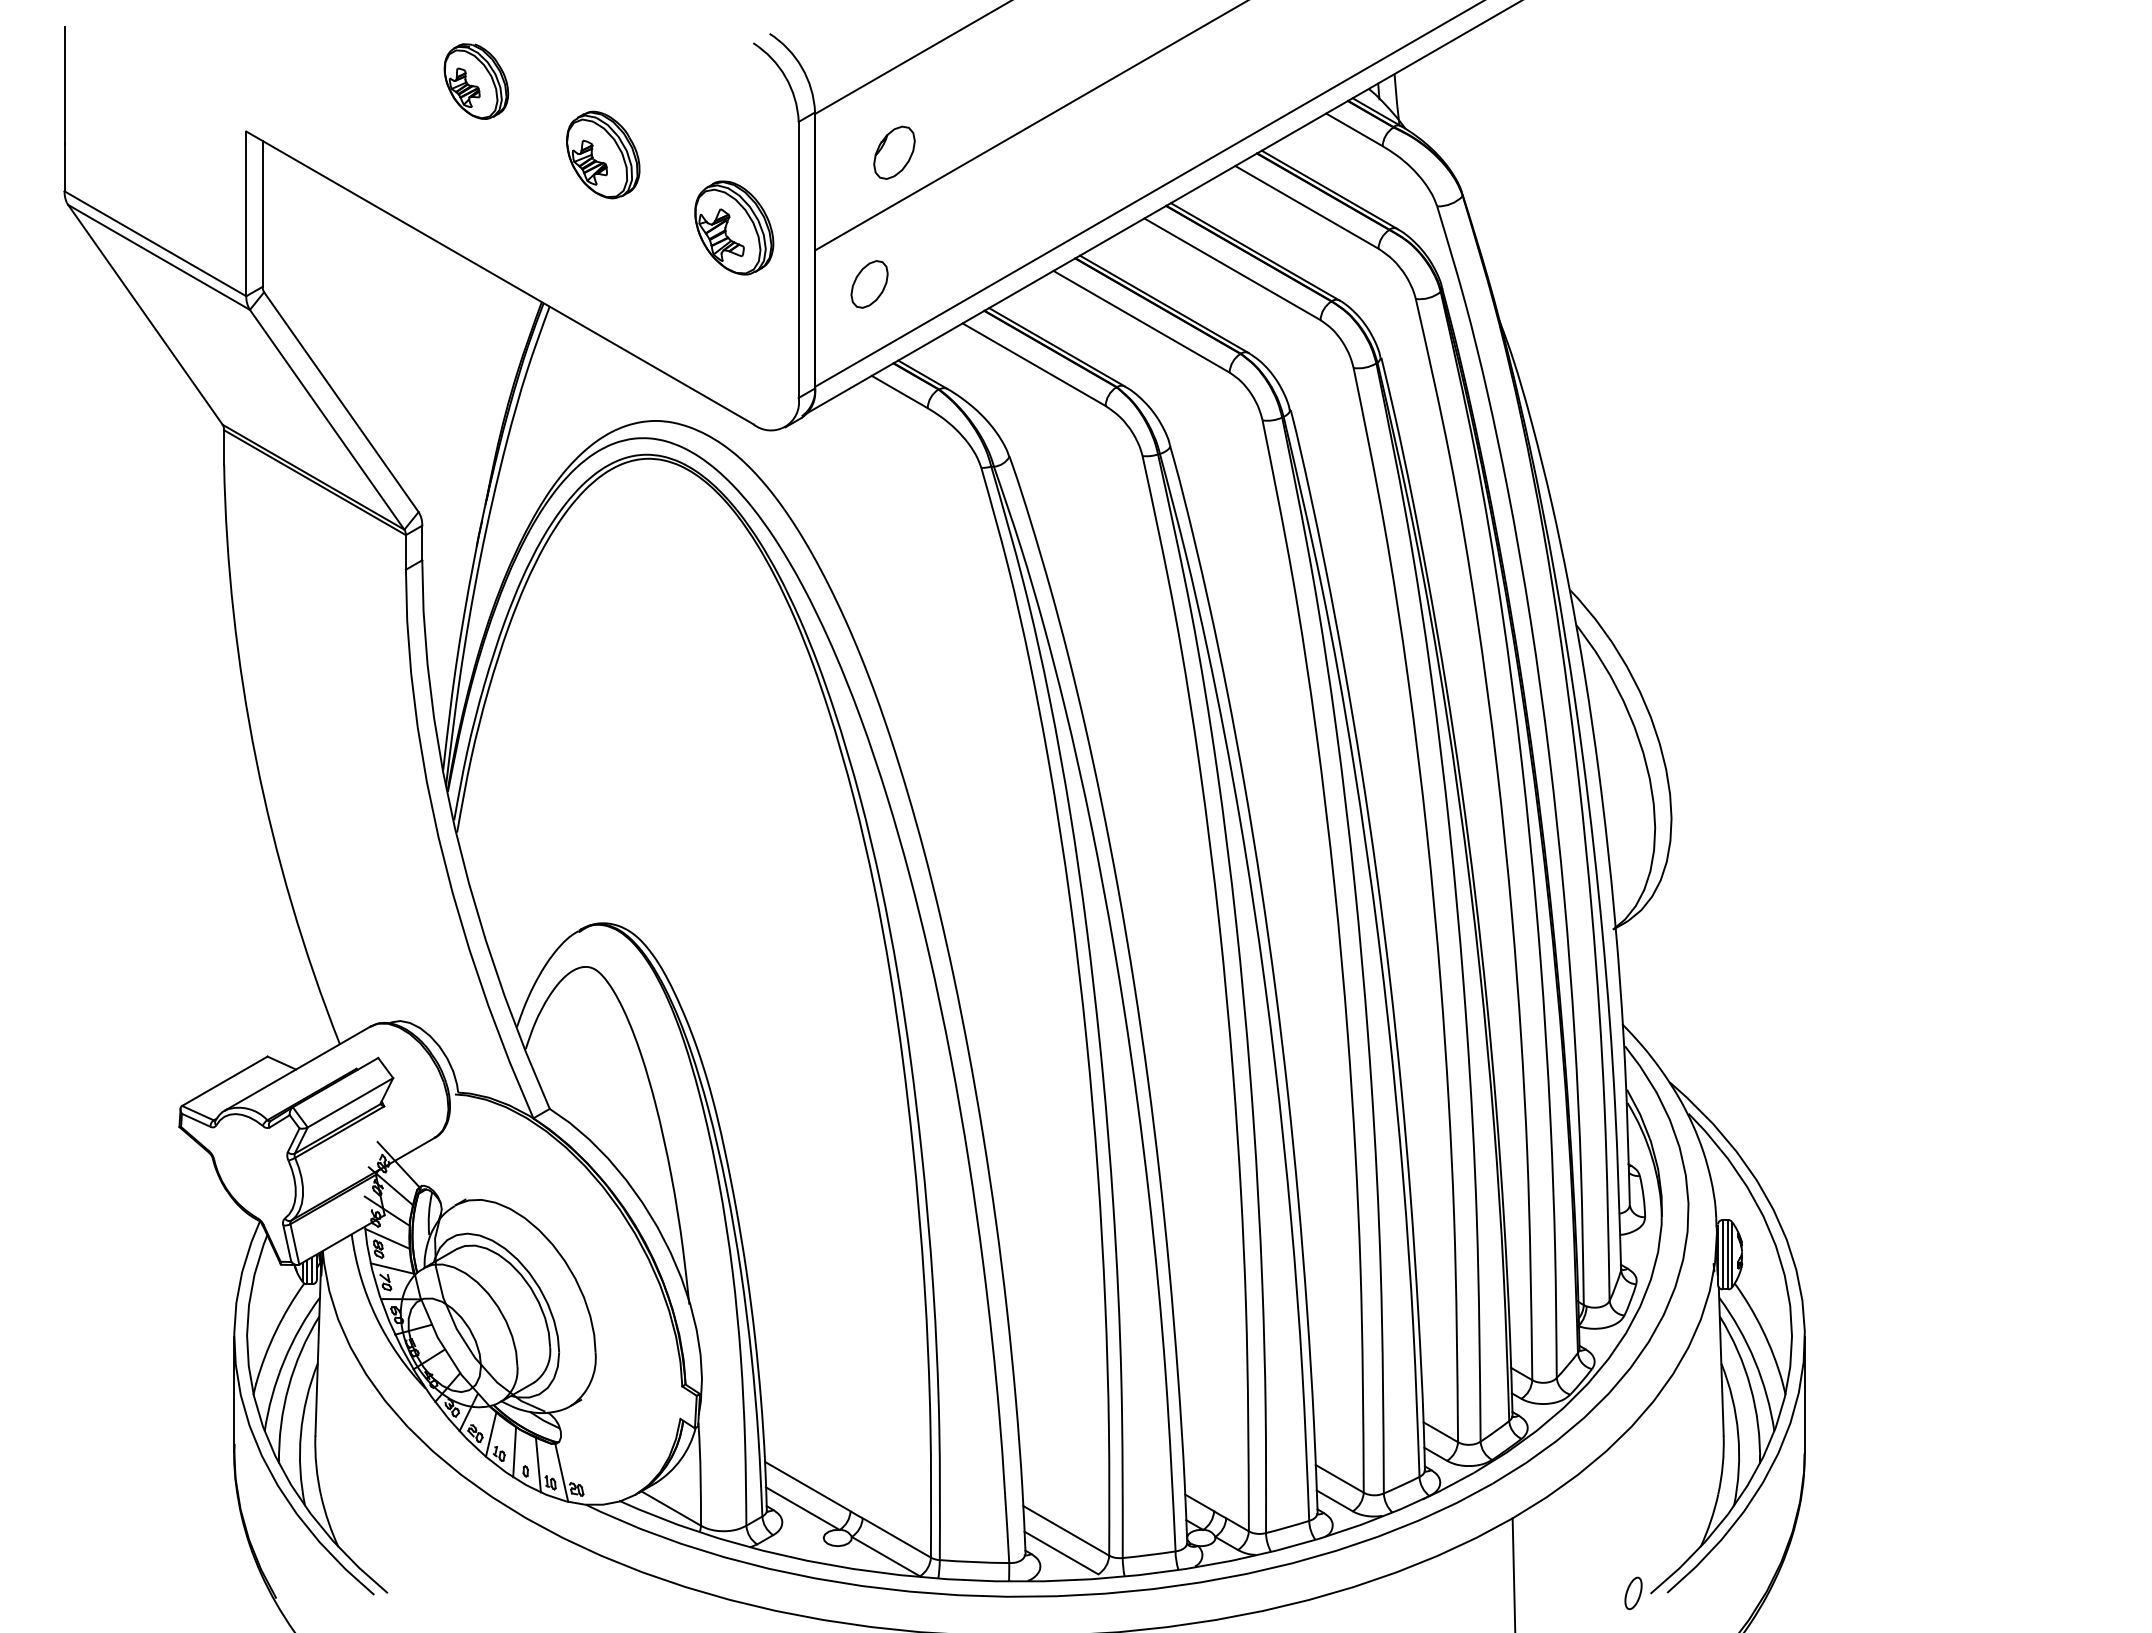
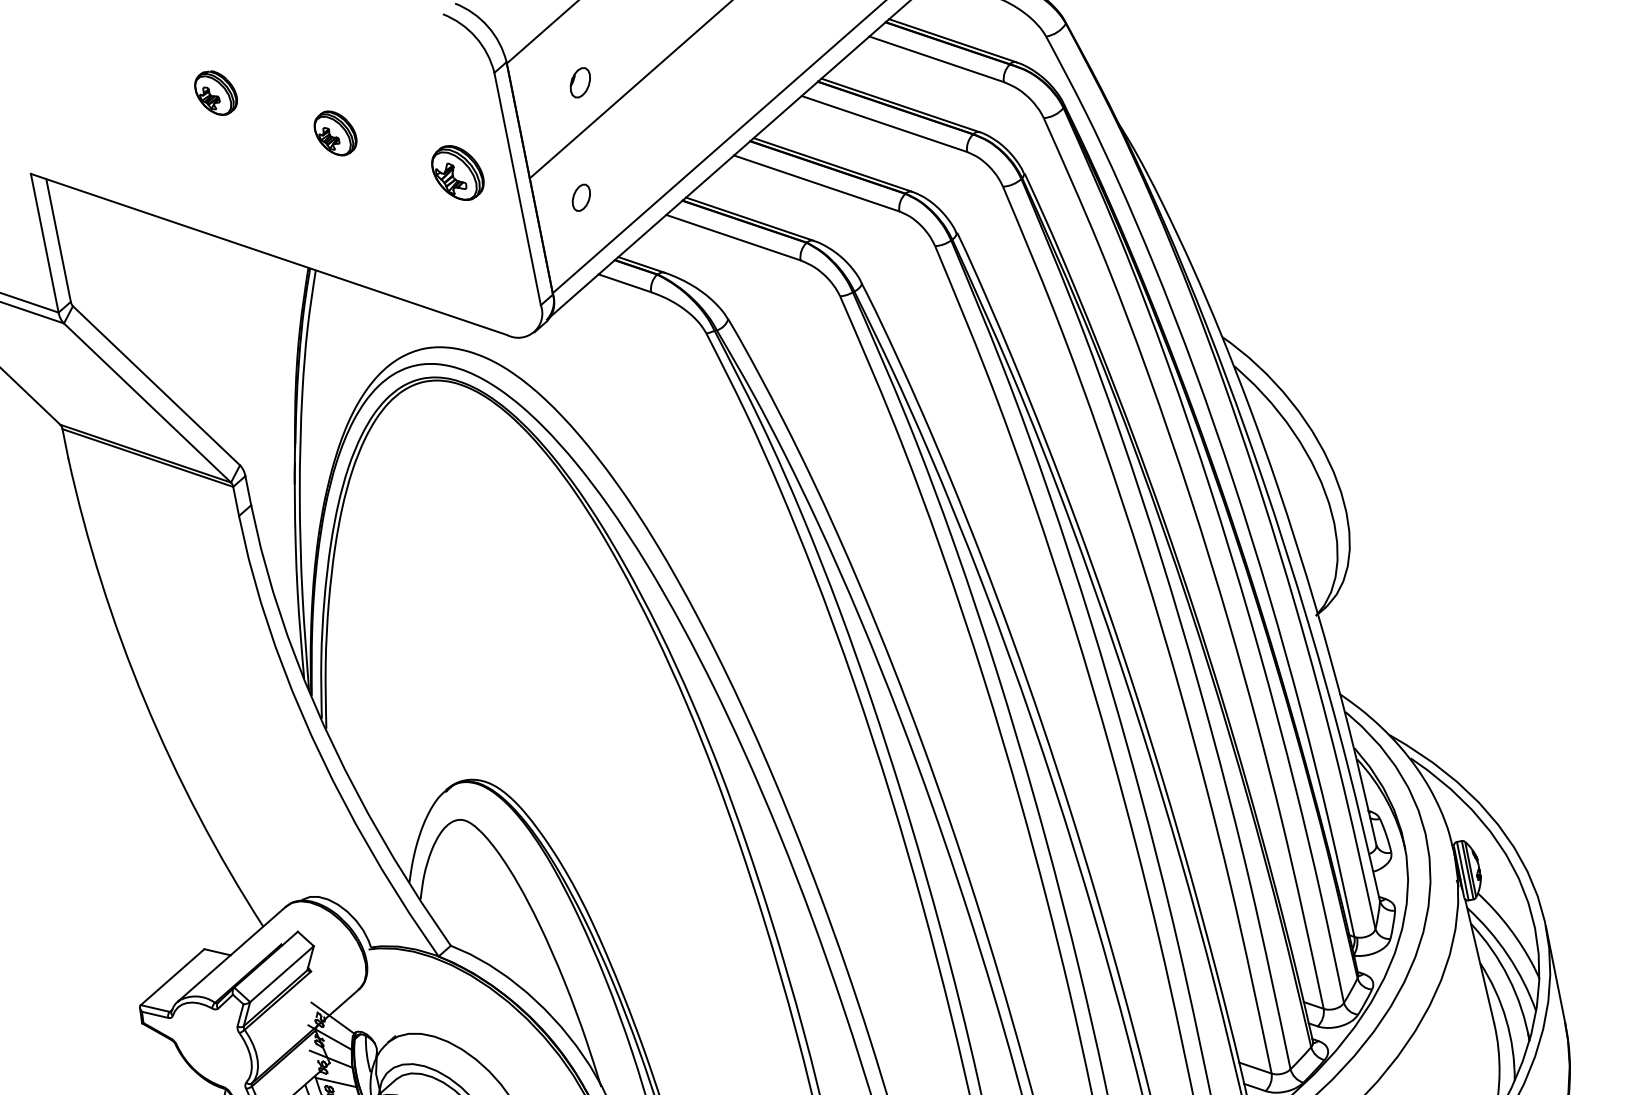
part: (475, 81) -> (215, 93), size x0.71
part: (894, 152) -> (580, 82), size x0.62
part: (603, 154) -> (335, 133), size x0.62
part: (733, 227) -> (457, 172), size x0.71
part: (869, 284) -> (581, 197), size x0.62

